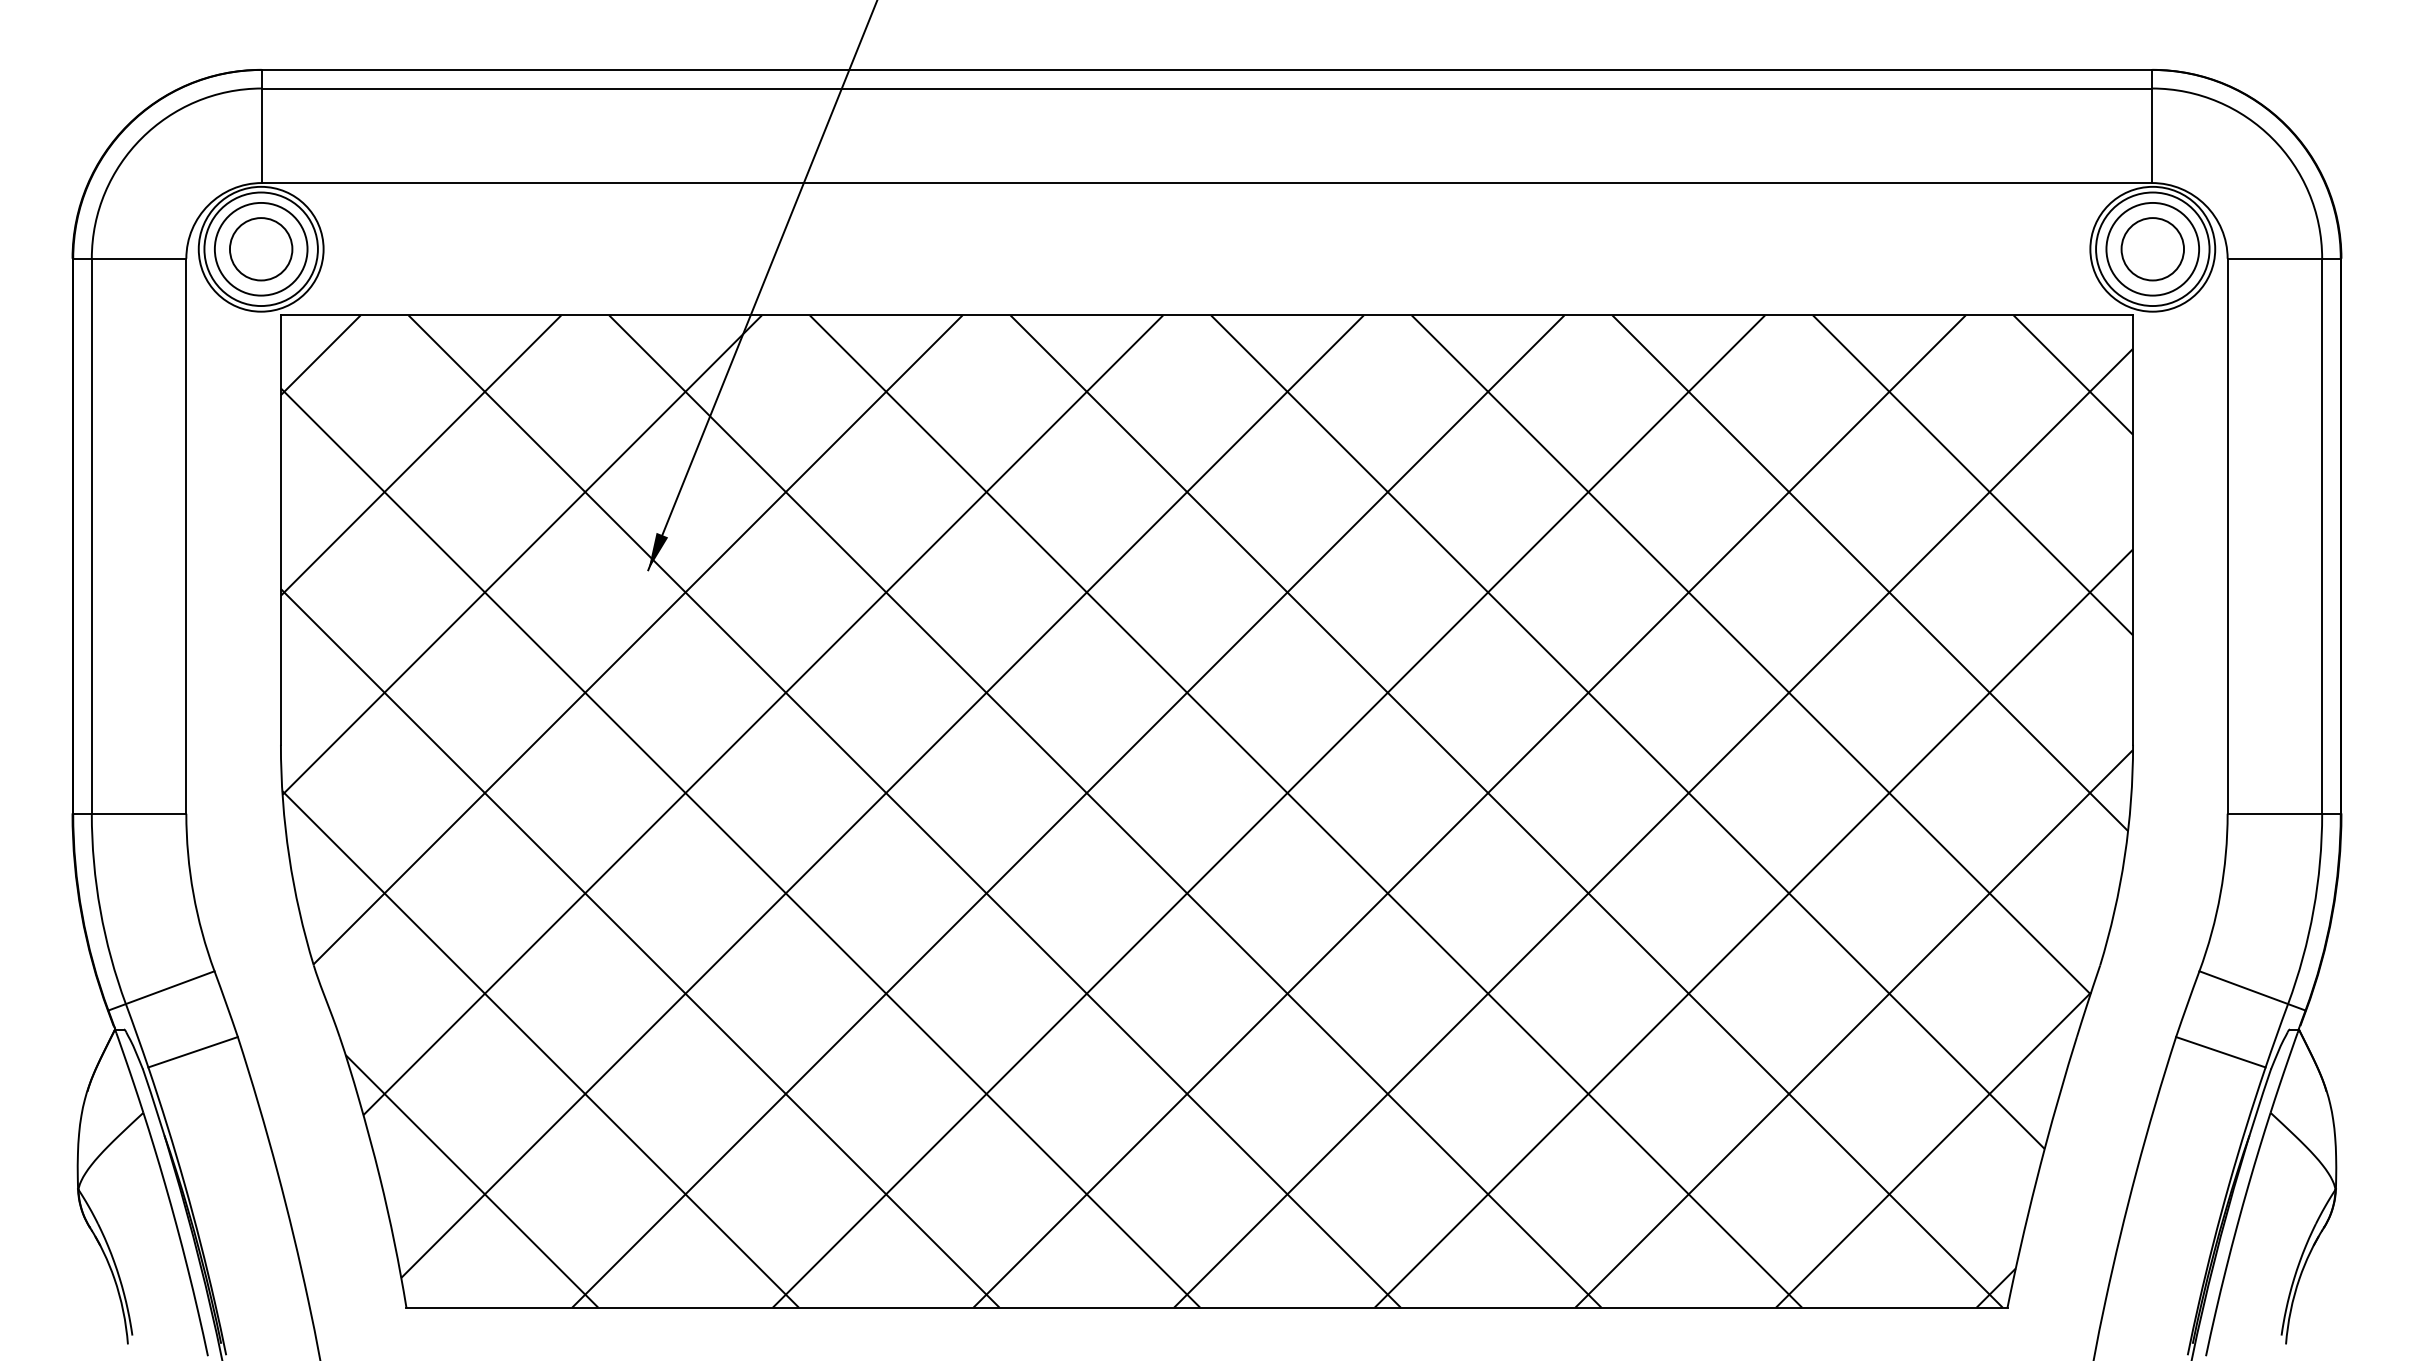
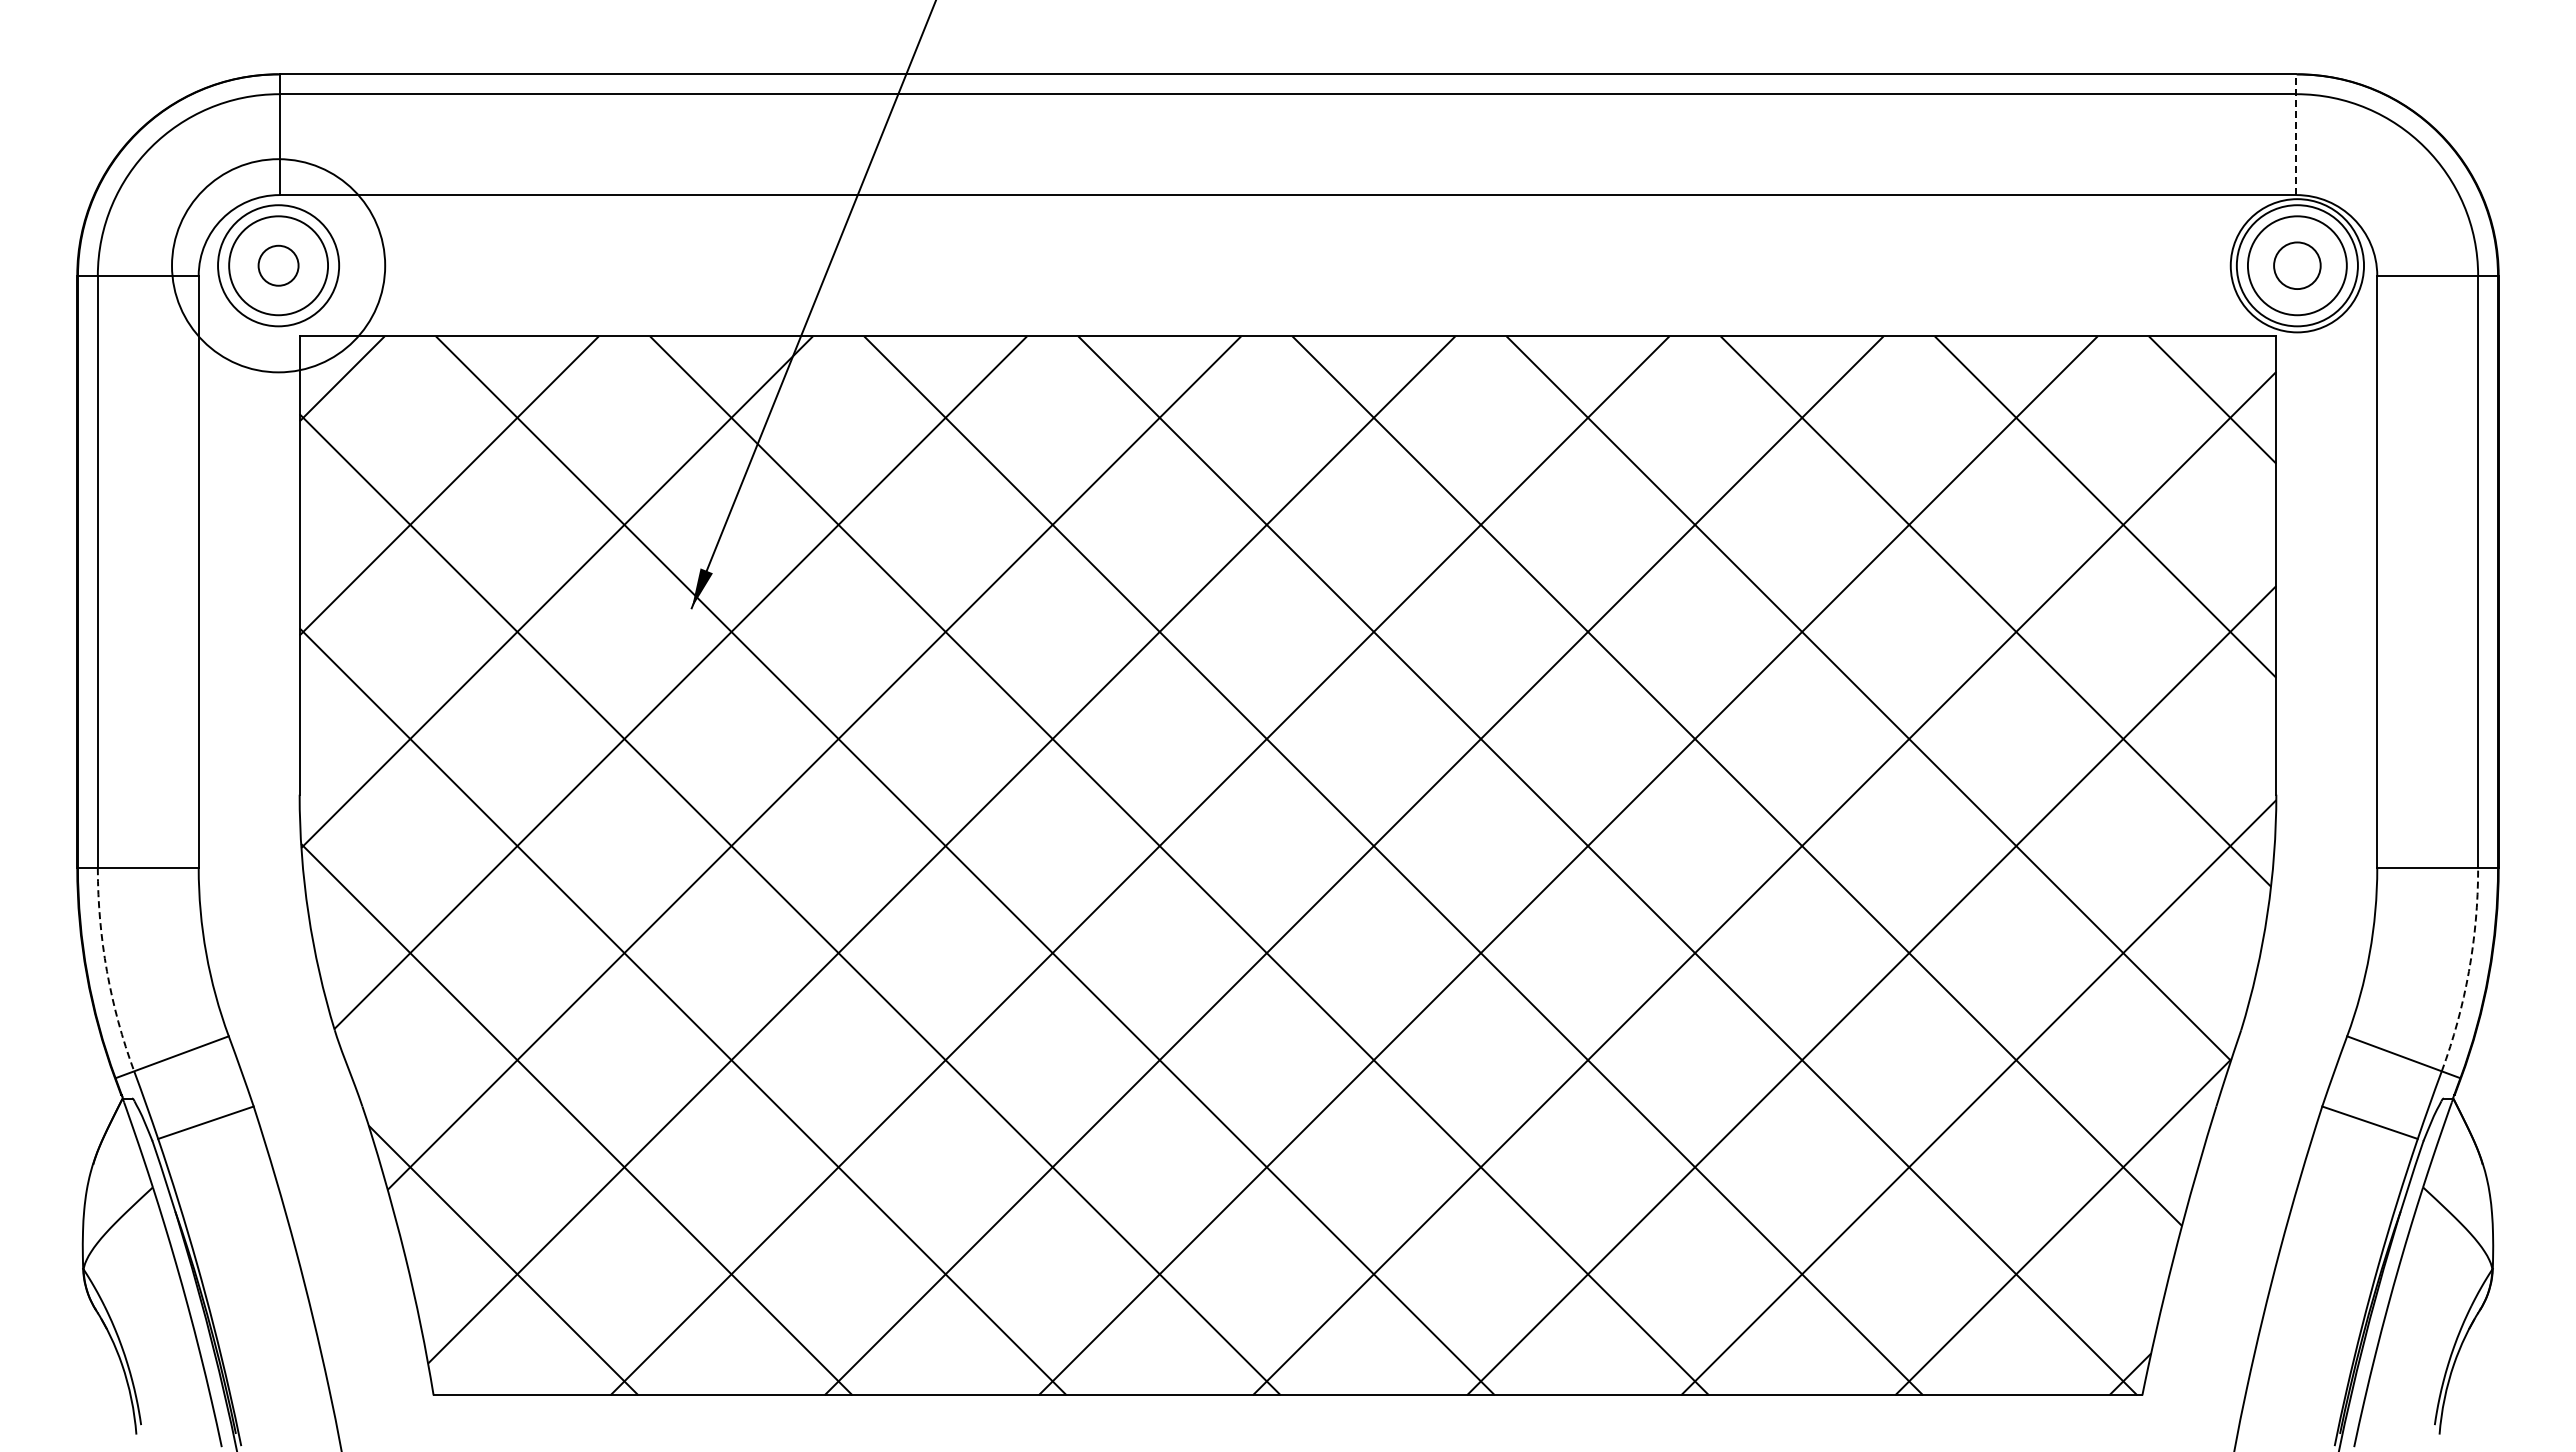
line: (2151, 126) -> (2296, 134), solid -> dashed
circle: (261, 249) -> (278, 265), size x0.6
circle: (261, 249) -> (278, 265), size x1.6
circle: (2152, 249) -> (2297, 265), size x0.7
arc: (100, 910) -> (107, 971), solid -> dashed
arc: (2313, 910) -> (2468, 971), solid -> dashed

